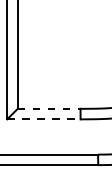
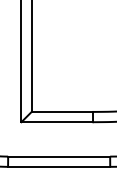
line: (49, 108) -> (62, 111), dashed -> solid
line: (44, 119) -> (57, 122), dashed -> solid

